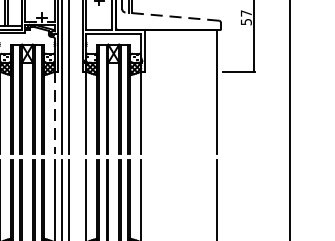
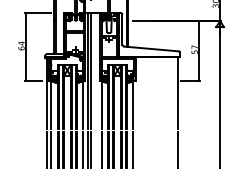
line: (172, 15) -> (151, 48), dashed -> solid
line: (55, 113) -> (83, 105), dashed -> solid

